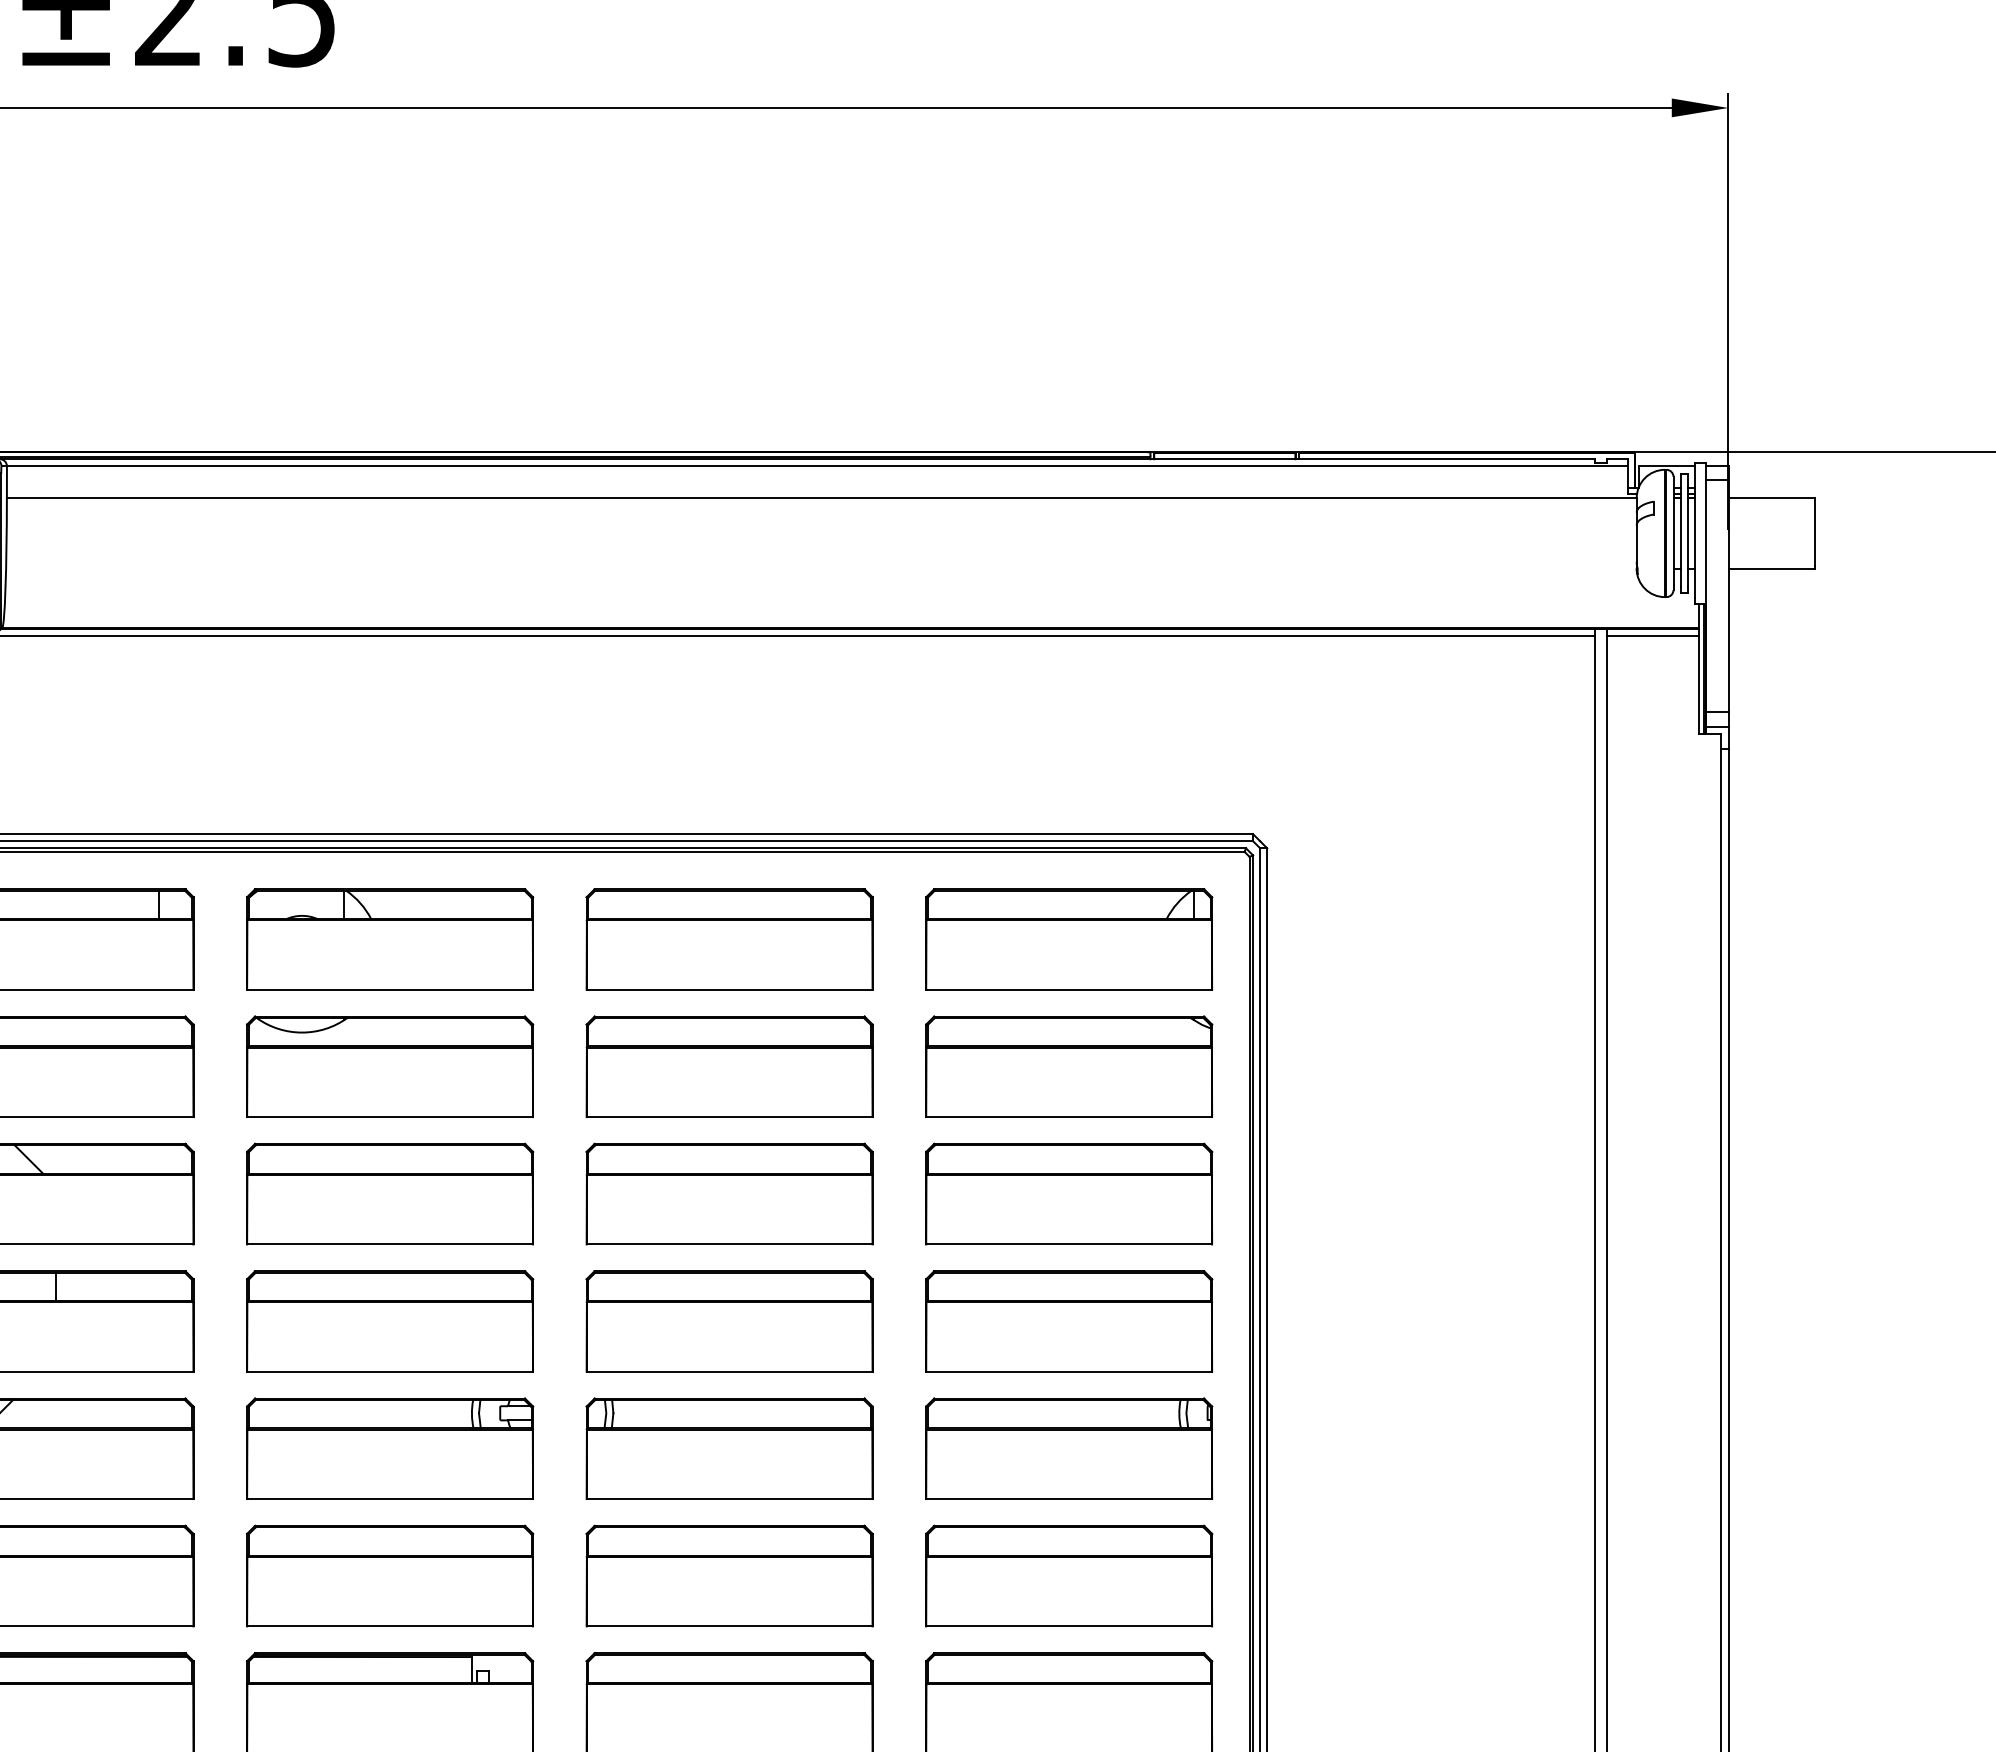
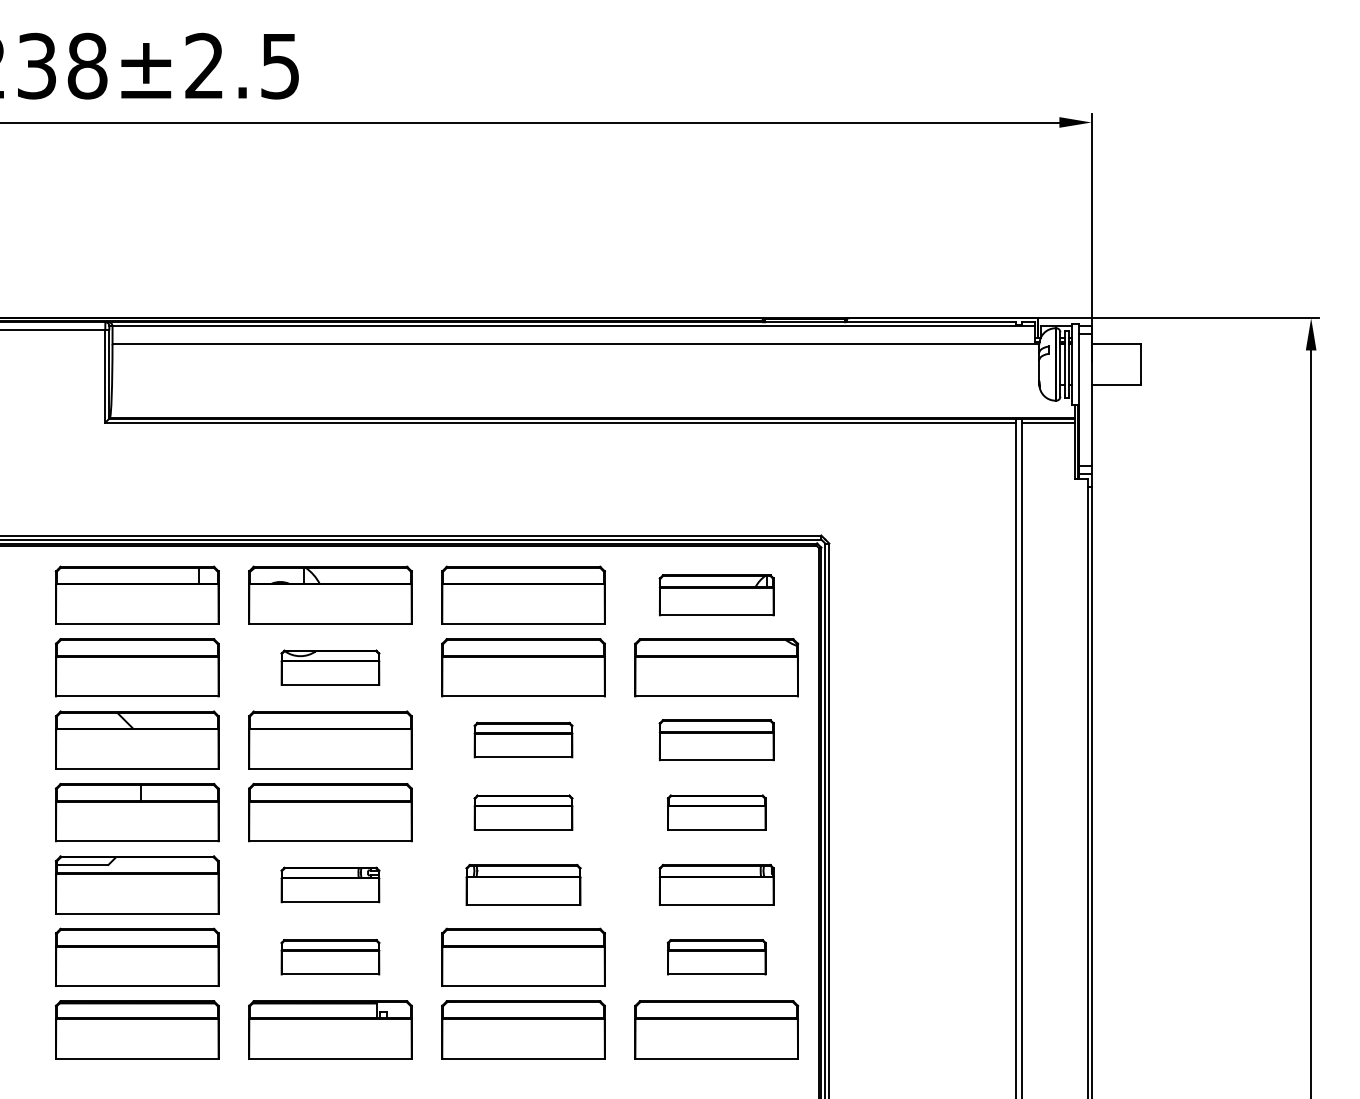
part: (1068, 937) -> (716, 594), size x0.7
part: (390, 1066) -> (330, 667), size x0.6
part: (729, 1192) -> (523, 739), size x0.6
part: (1068, 1192) -> (716, 739), size x0.7
part: (729, 1321) -> (523, 812), size x0.6
part: (1068, 1321) -> (716, 812), size x0.6
part: (390, 1447) -> (330, 884), size x0.6
part: (729, 1447) -> (523, 884), size x0.7
part: (1068, 1447) -> (716, 884), size x0.7
part: (390, 1574) -> (330, 956), size x0.6
part: (1068, 1574) -> (716, 956), size x0.6

